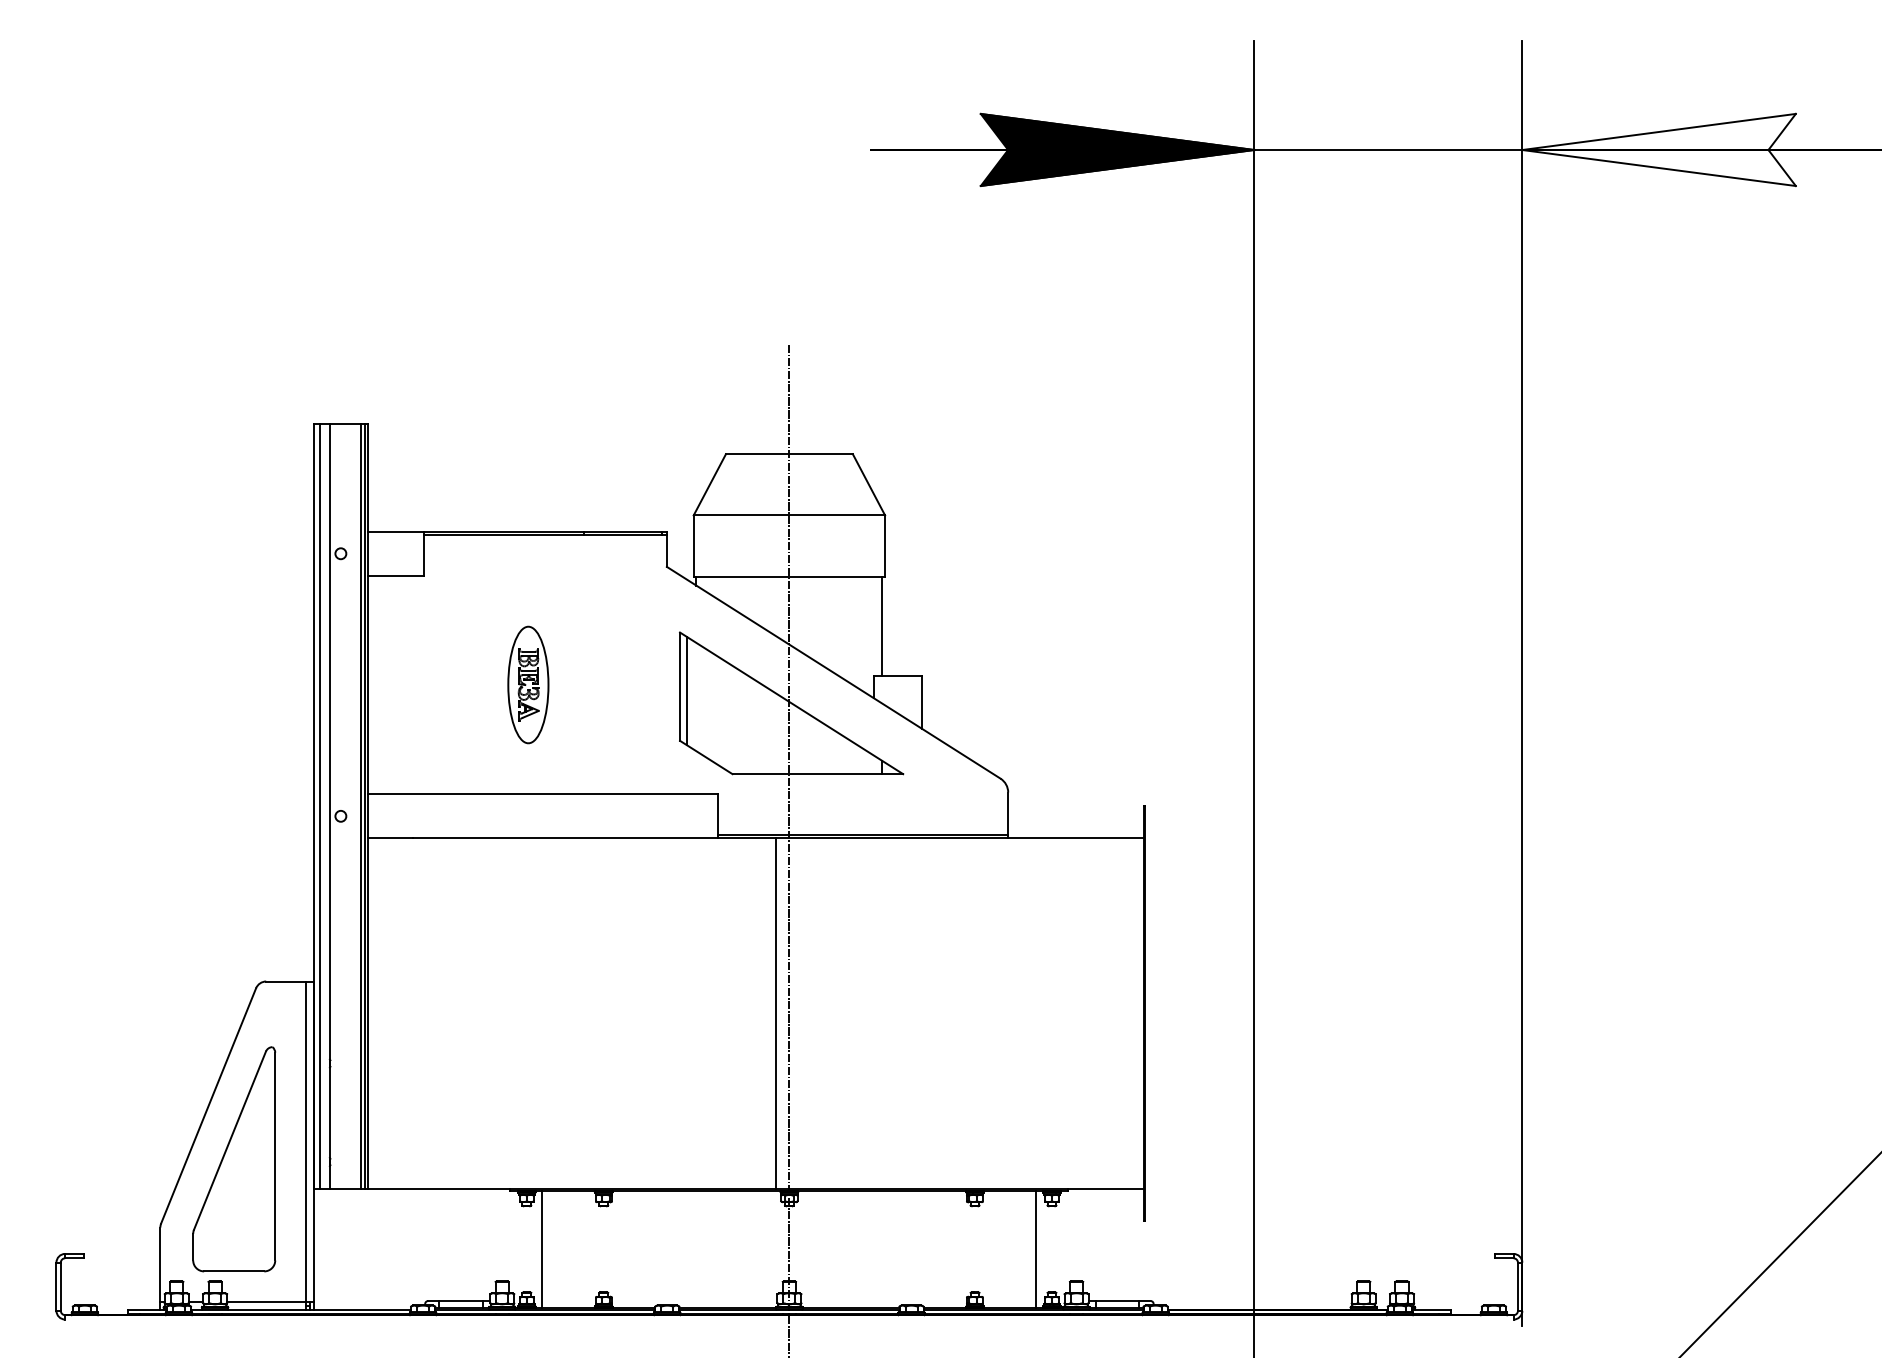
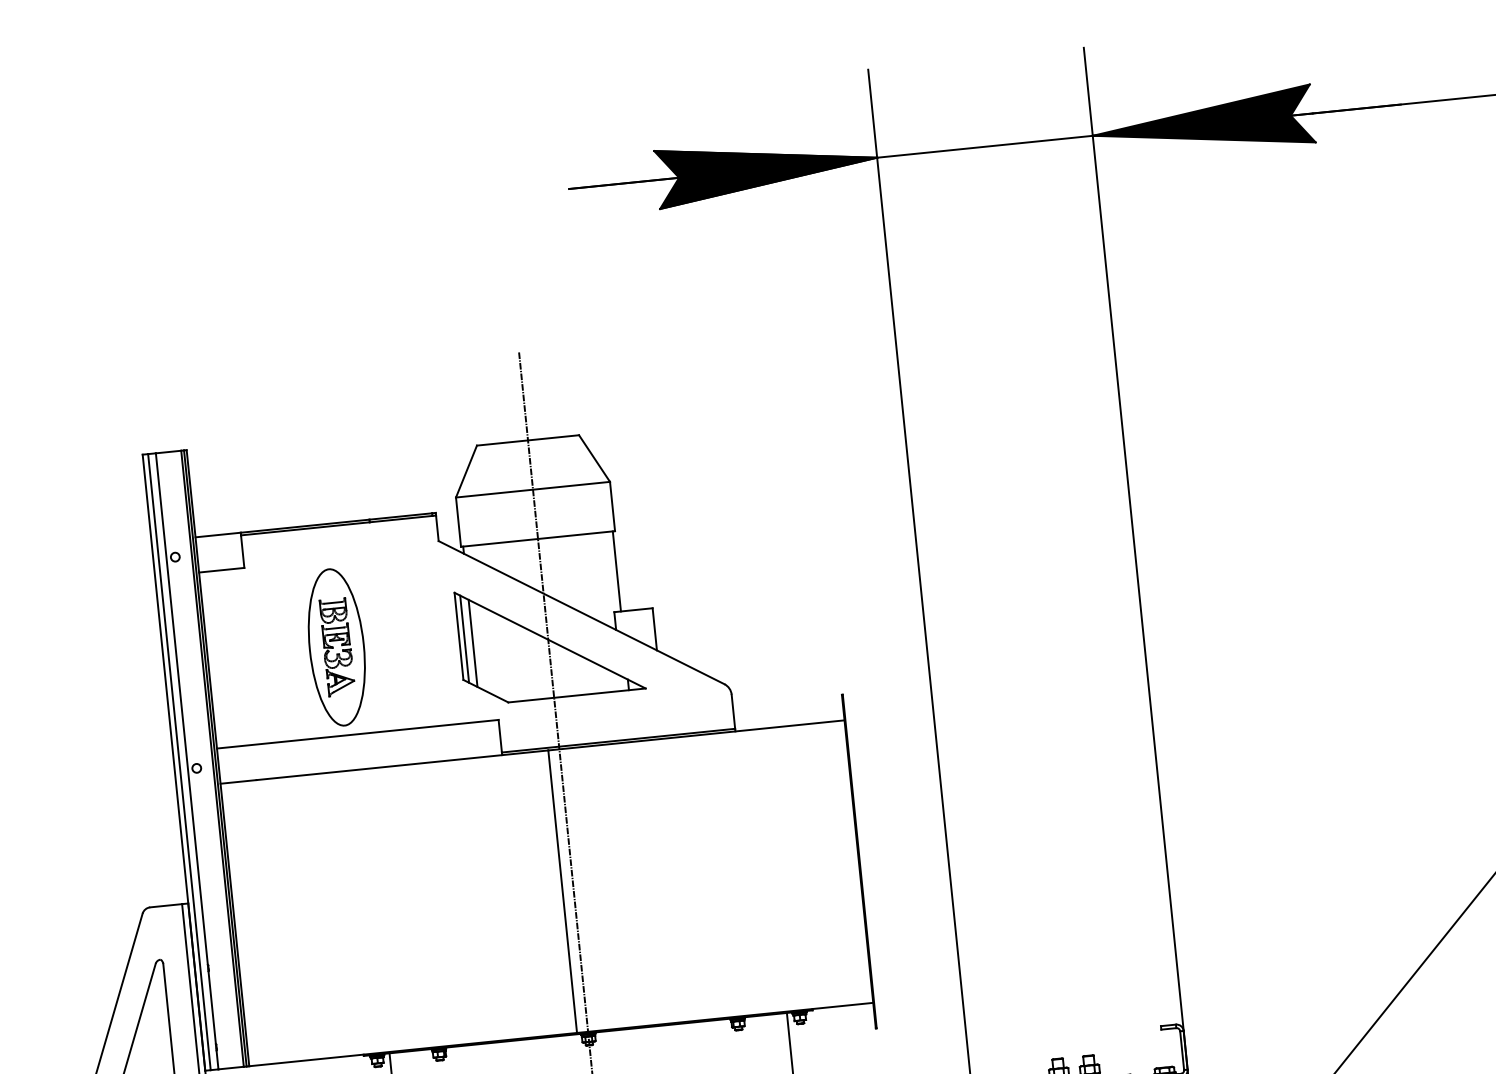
fill: (1658, 149) -> (1202, 124), added
part: (528, 684) -> (336, 647), size x1.67
line: (696, 696) -> (473, 642), added

